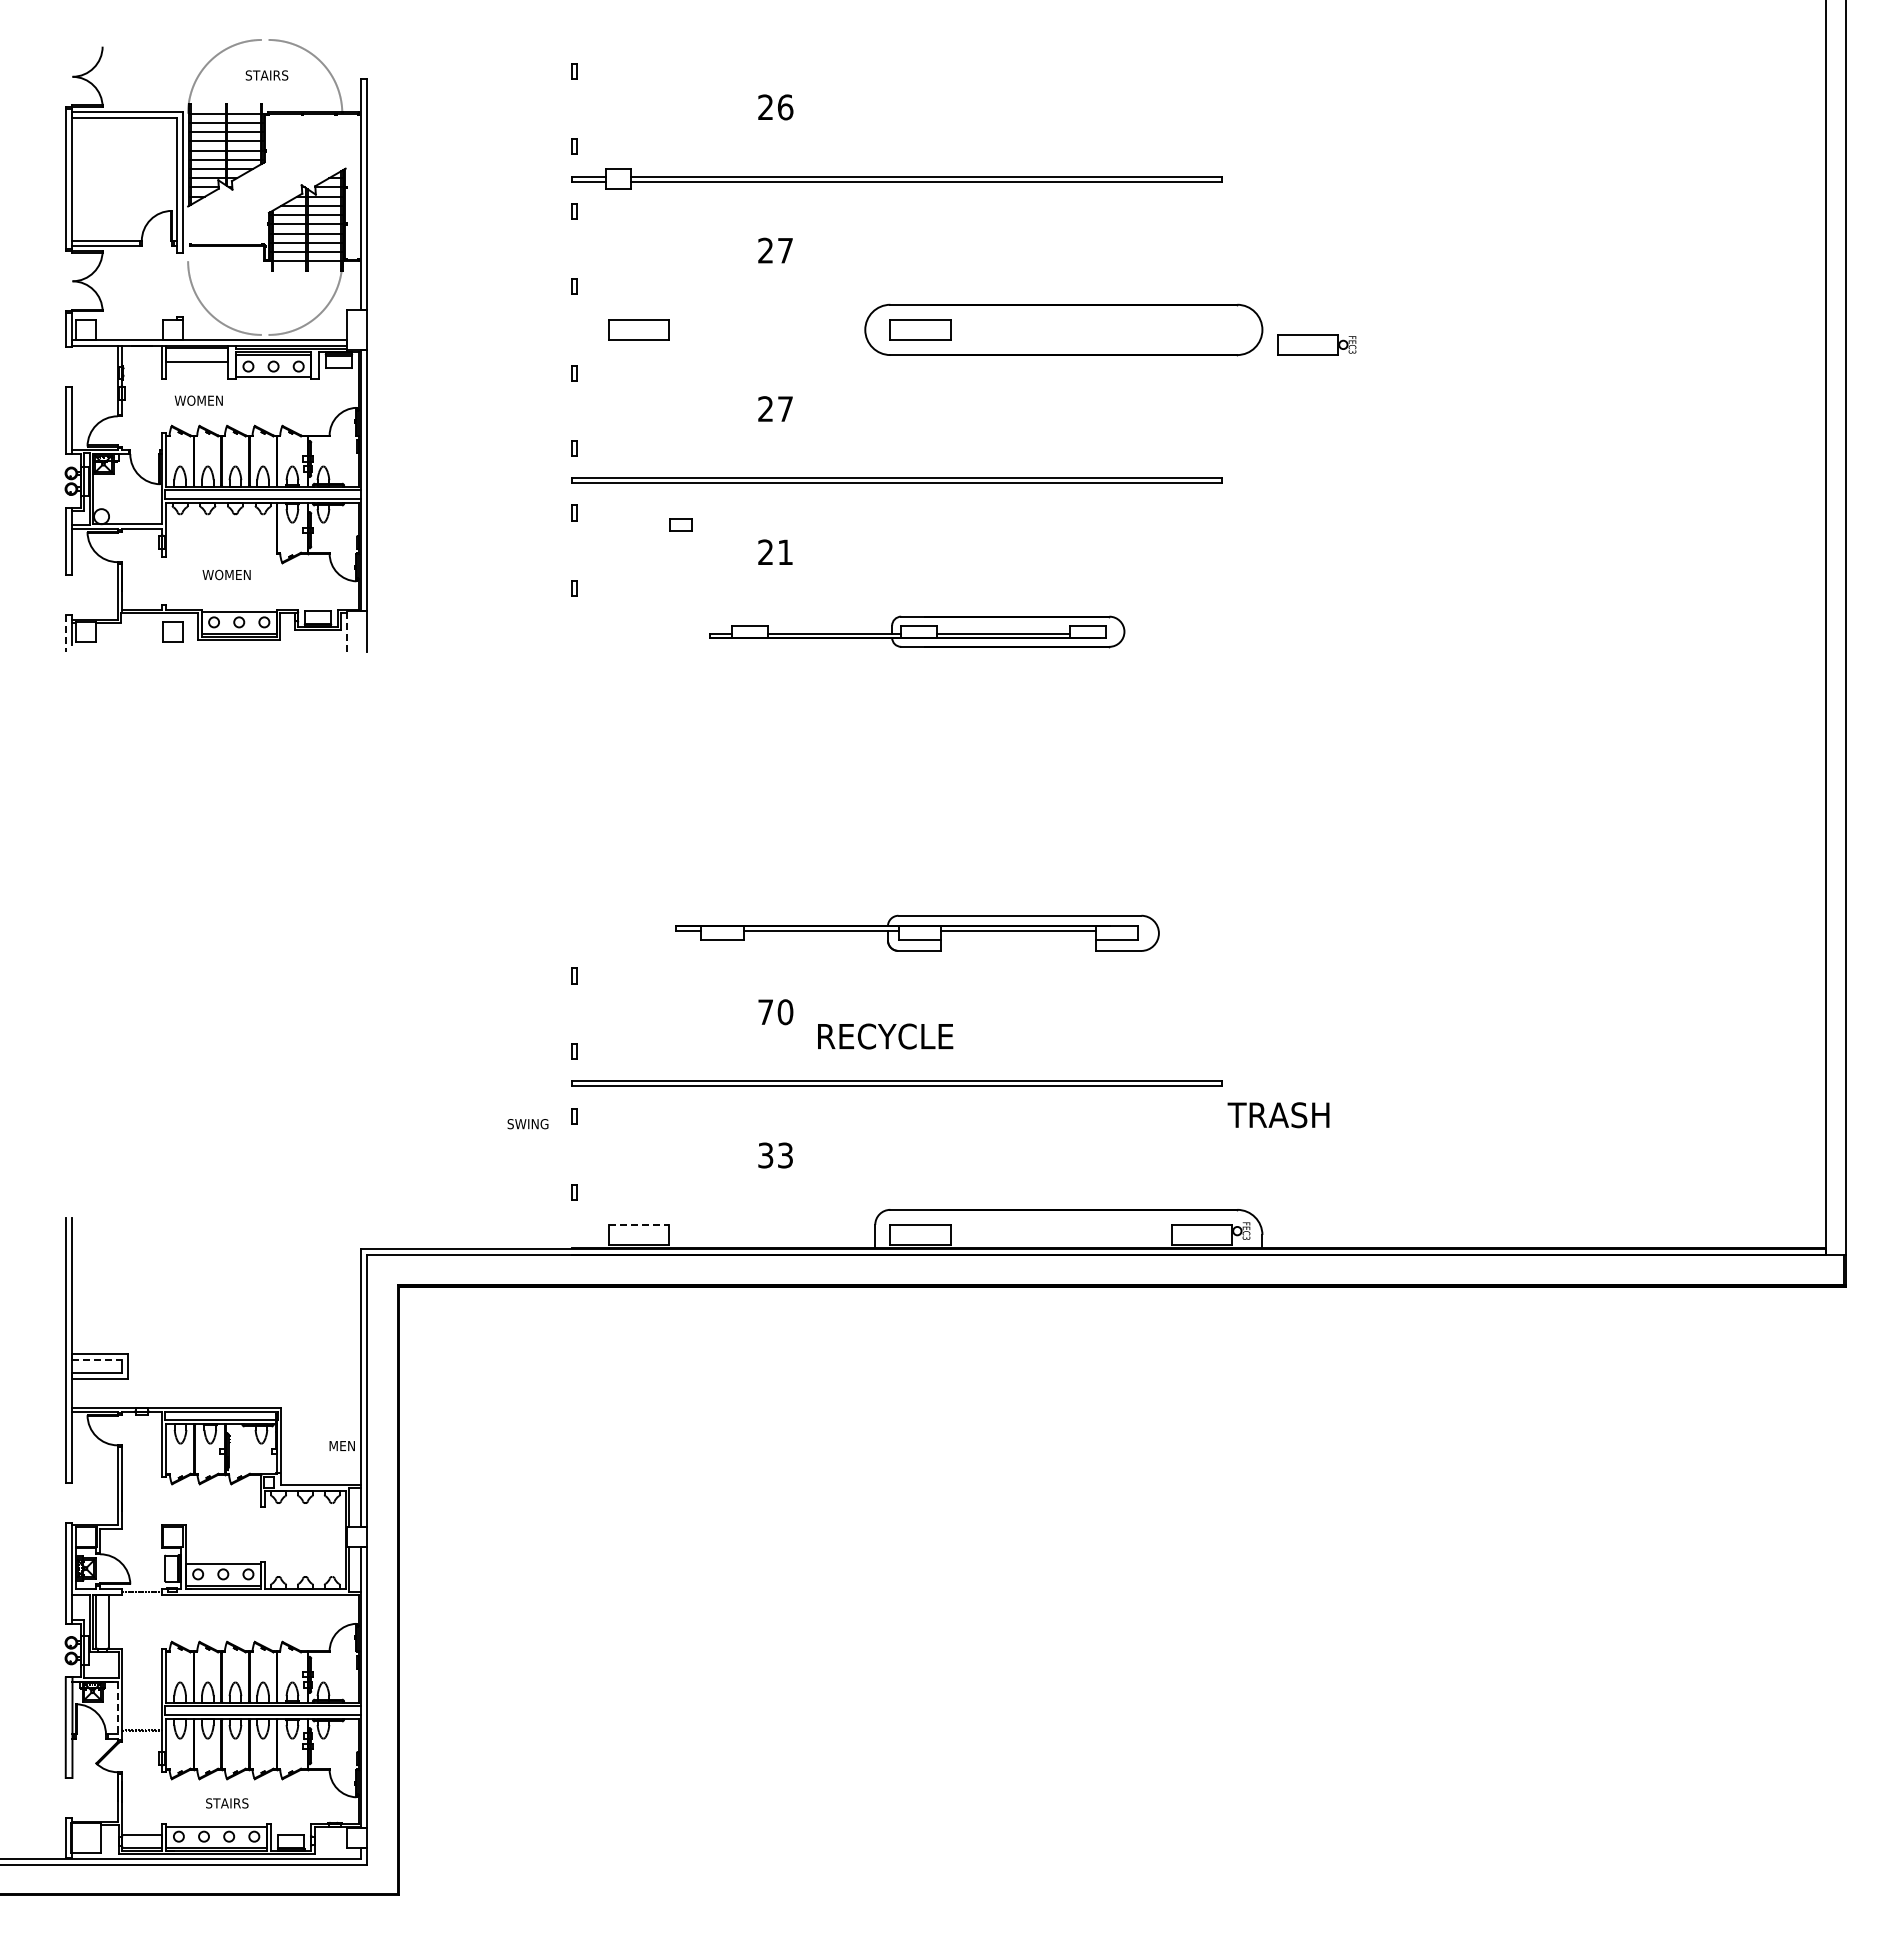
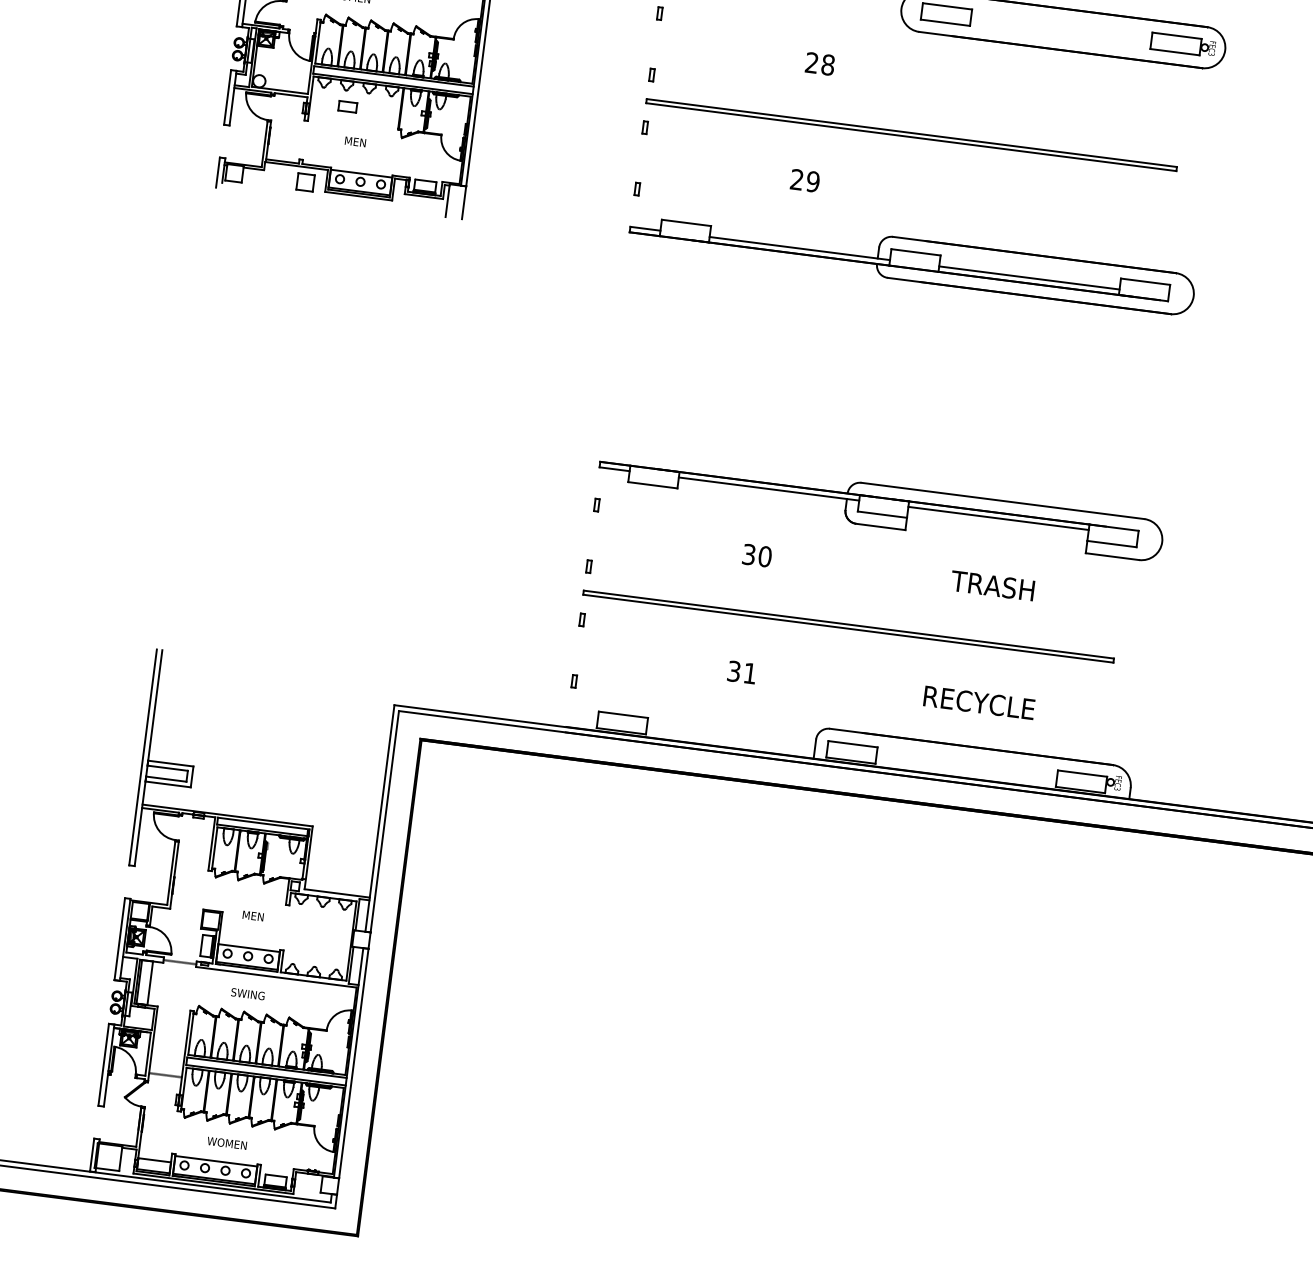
part: (1316, 344) -> (1182, 44), moved
text: (785, 409) -> (828, 65), 27 -> 28
part: (680, 524) -> (347, 106), moved
text: (785, 552) -> (813, 181), 21 -> 29
text: (226, 574) -> (355, 141), WOMEN -> MEN
line: (347, 631) -> (447, 200), dashed -> solid
part: (917, 631) -> (912, 260), size x1.67
line: (65, 633) -> (217, 172), dashed -> solid
part: (917, 933) -> (880, 506), size x1.43
text: (765, 1012) -> (748, 554), 70 -> 30
text: (885, 1036) -> (979, 702), moved
text: (1278, 1115) -> (992, 586), moved
text: (527, 1124) -> (247, 994), moved
text: (785, 1155) -> (750, 673), 33 -> 31
line: (639, 1224) -> (623, 714), dashed -> solid
line: (97, 1359) -> (168, 767), dashed -> solid
text: (341, 1445) -> (252, 915), moved
line: (117, 1708) -> (147, 1054), dashed -> solid
text: (226, 1803) -> (226, 1143), STAIRS -> WOMEN

